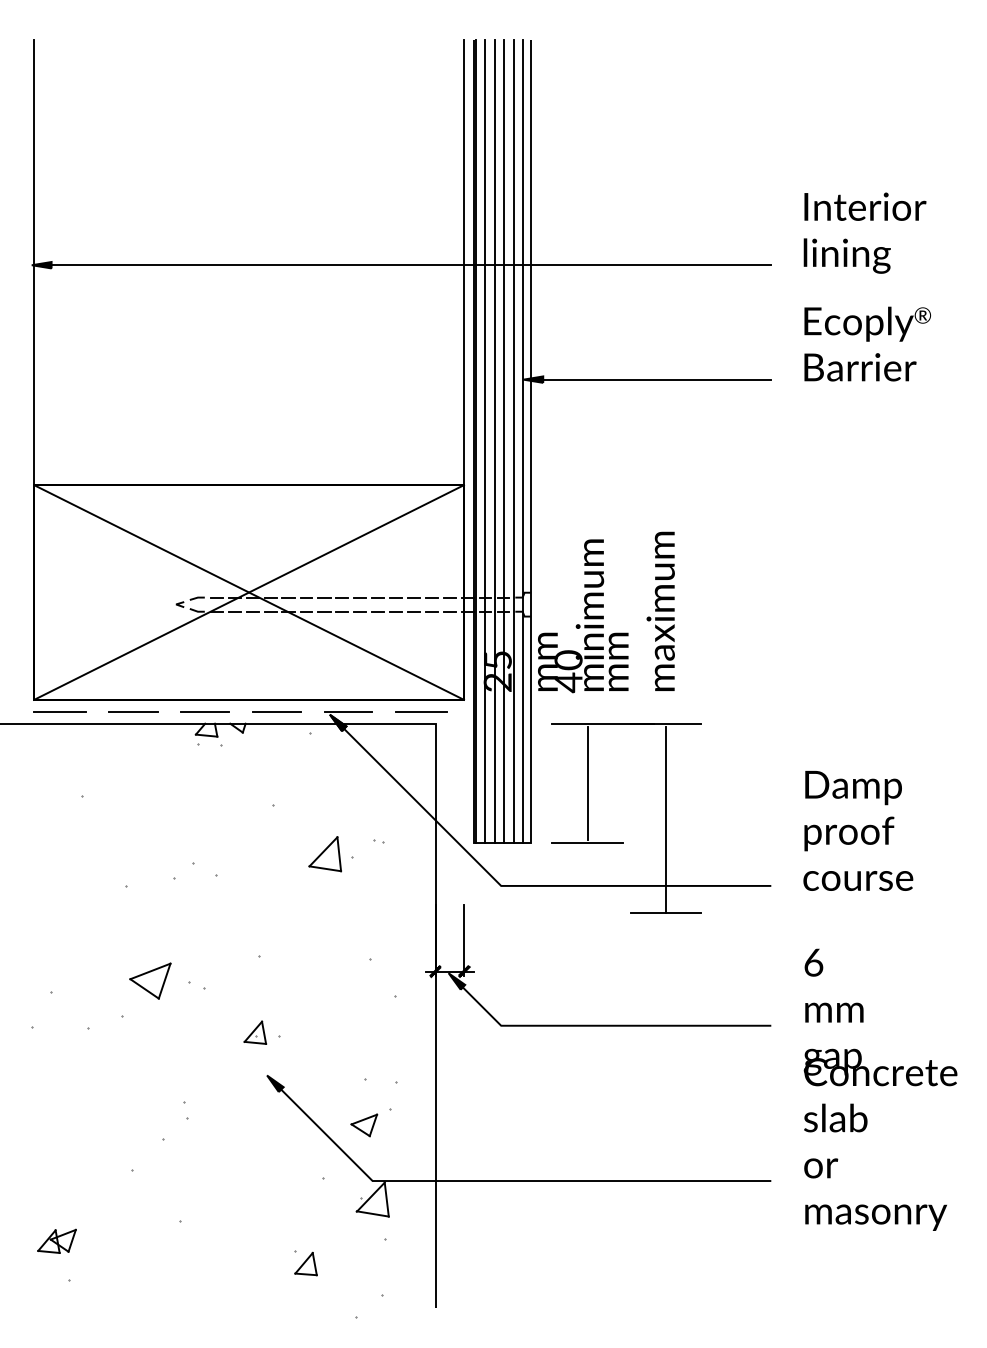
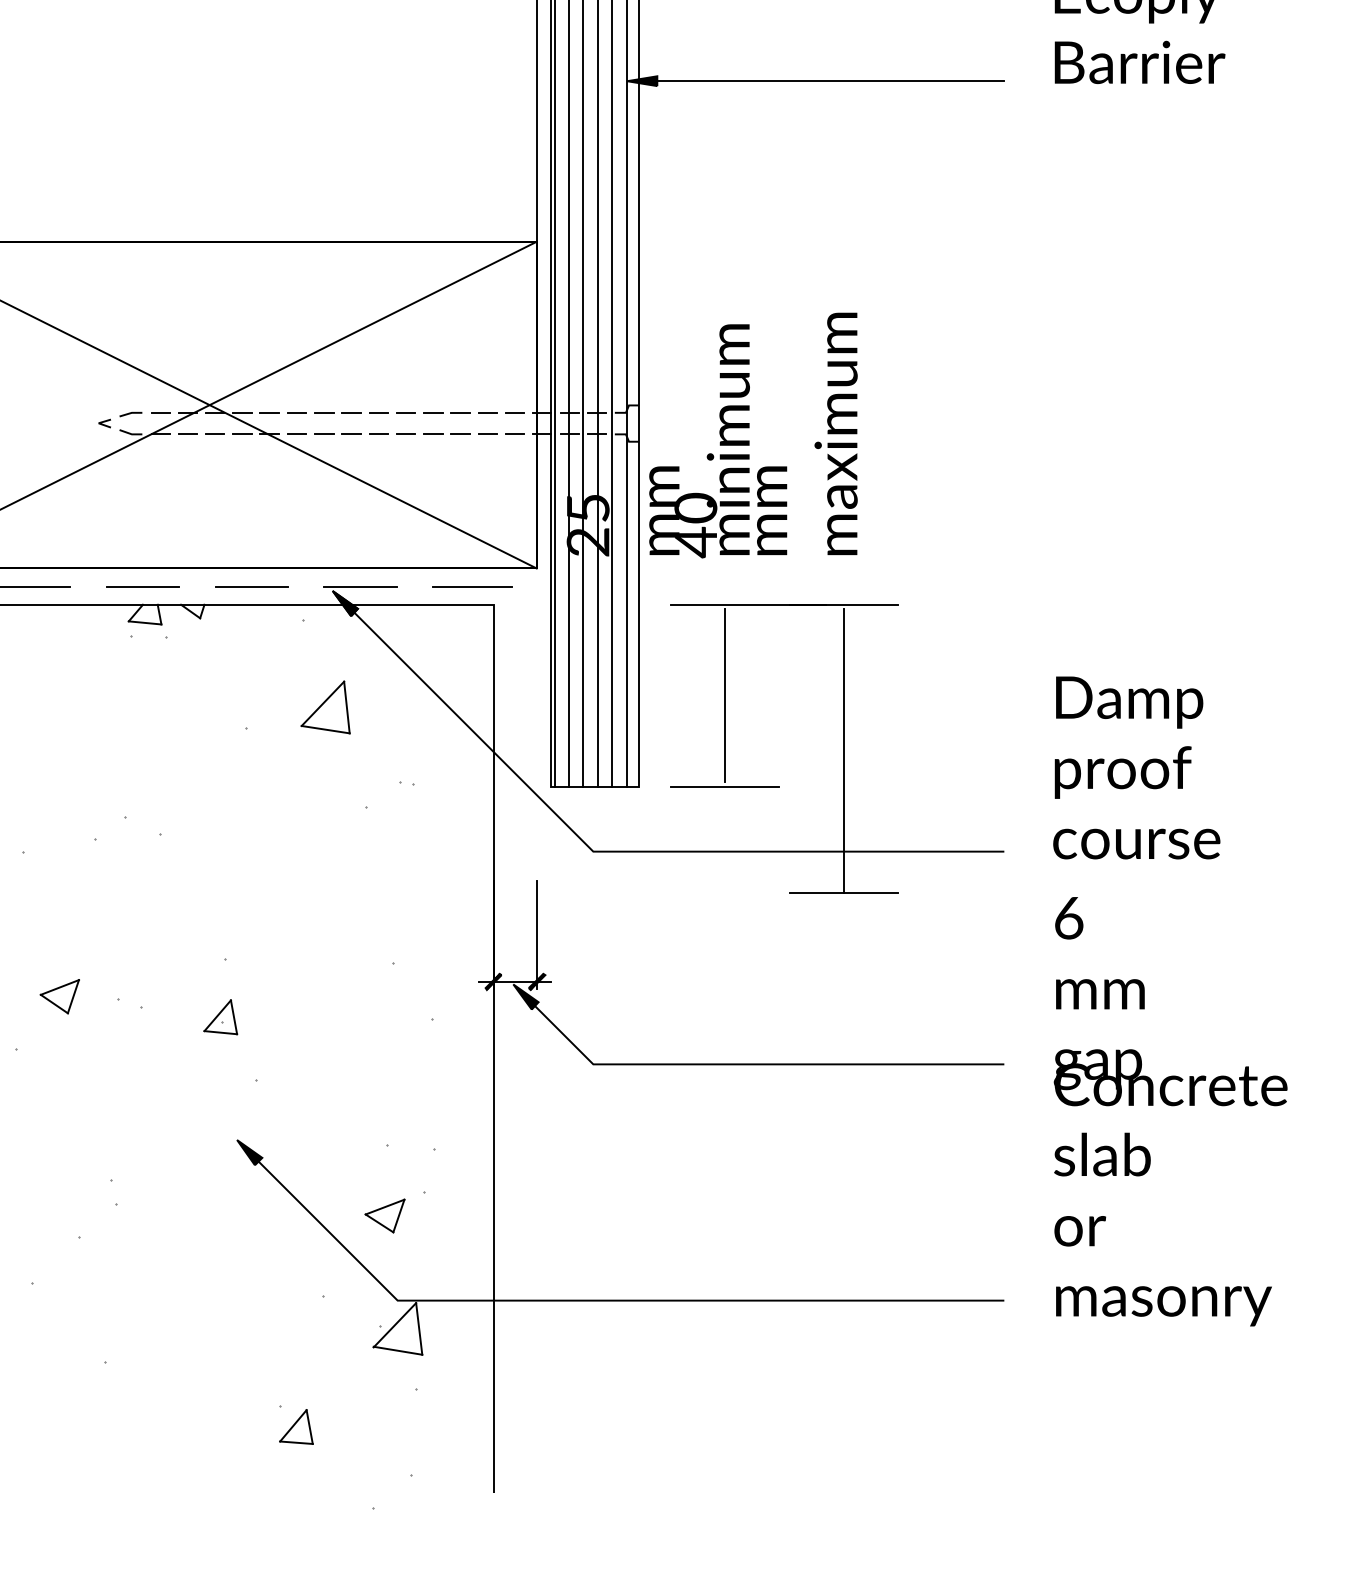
part: (324, 854) -> (324, 707), moved
part: (150, 981) -> (59, 997), size x0.62
part: (255, 1032) -> (220, 1016), moved
text: (880, 1089) -> (1170, 1111), moved

